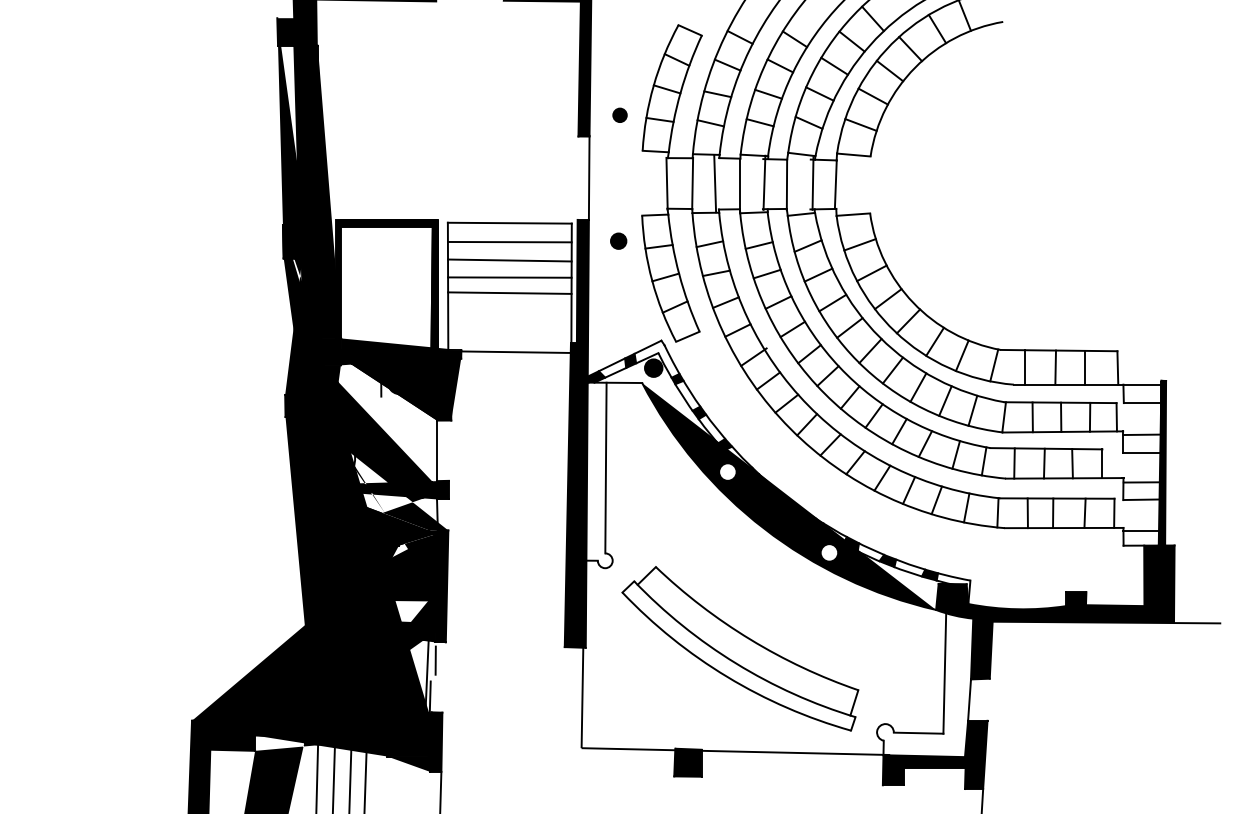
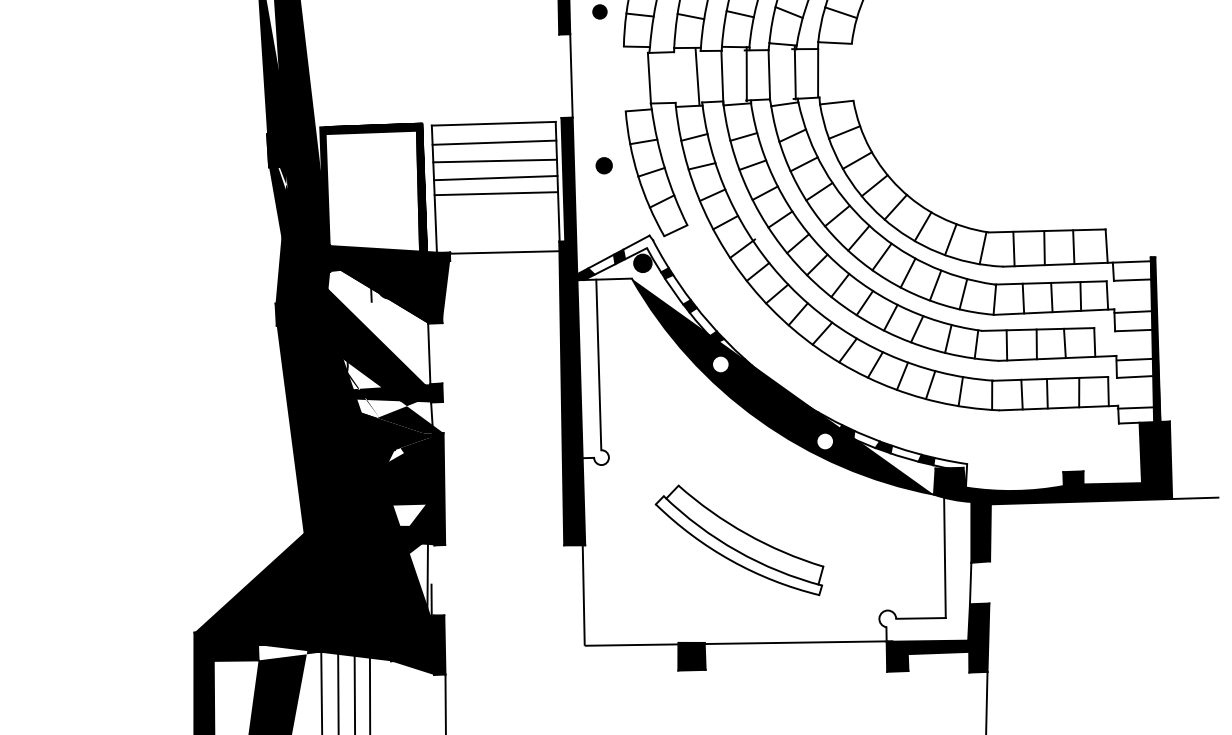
line: (692, 183) -> (674, 77), removed
part: (618, 240) -> (604, 165), moved
part: (740, 648) -> (739, 540), size x0.7
line: (435, 660) -> (435, 563), removed

